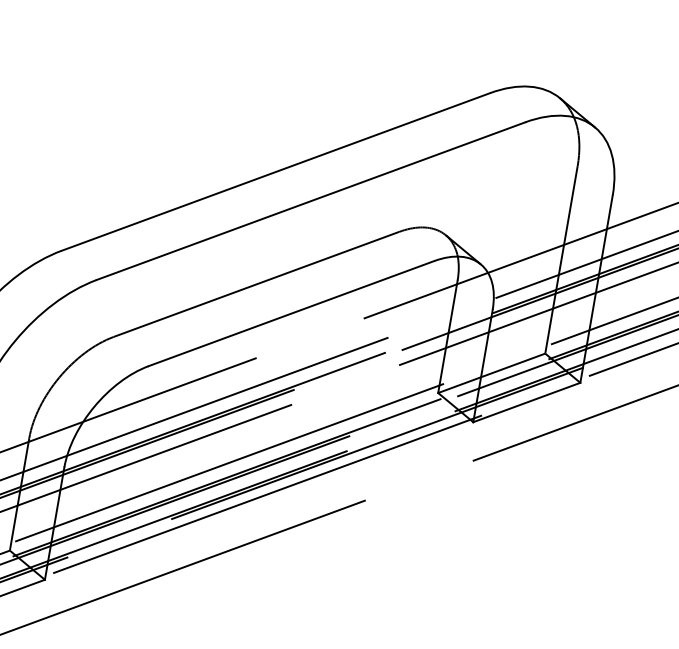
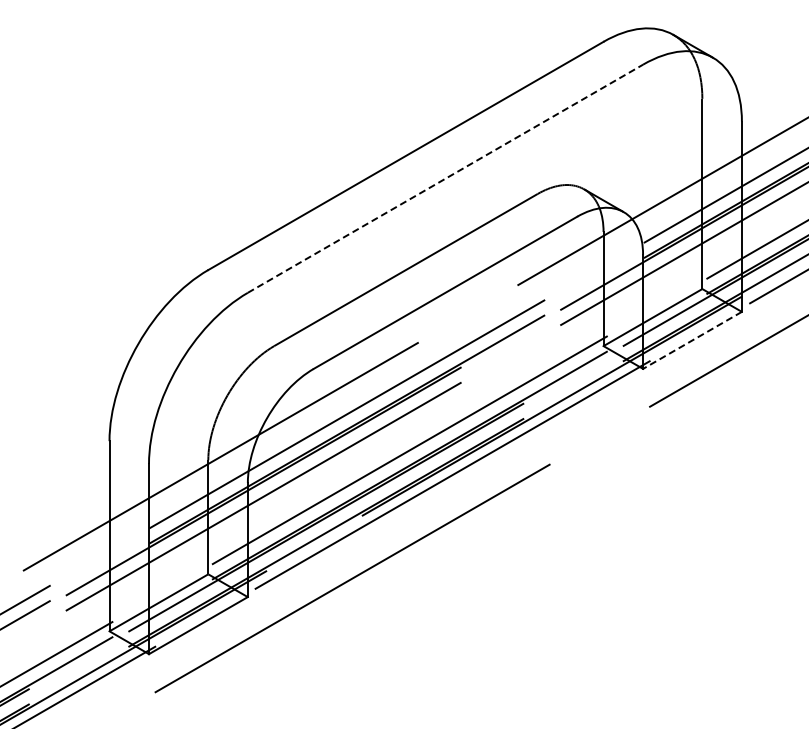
line: (310, 200) -> (445, 178), solid -> dashed
line: (526, 402) -> (692, 340), solid -> dashed

